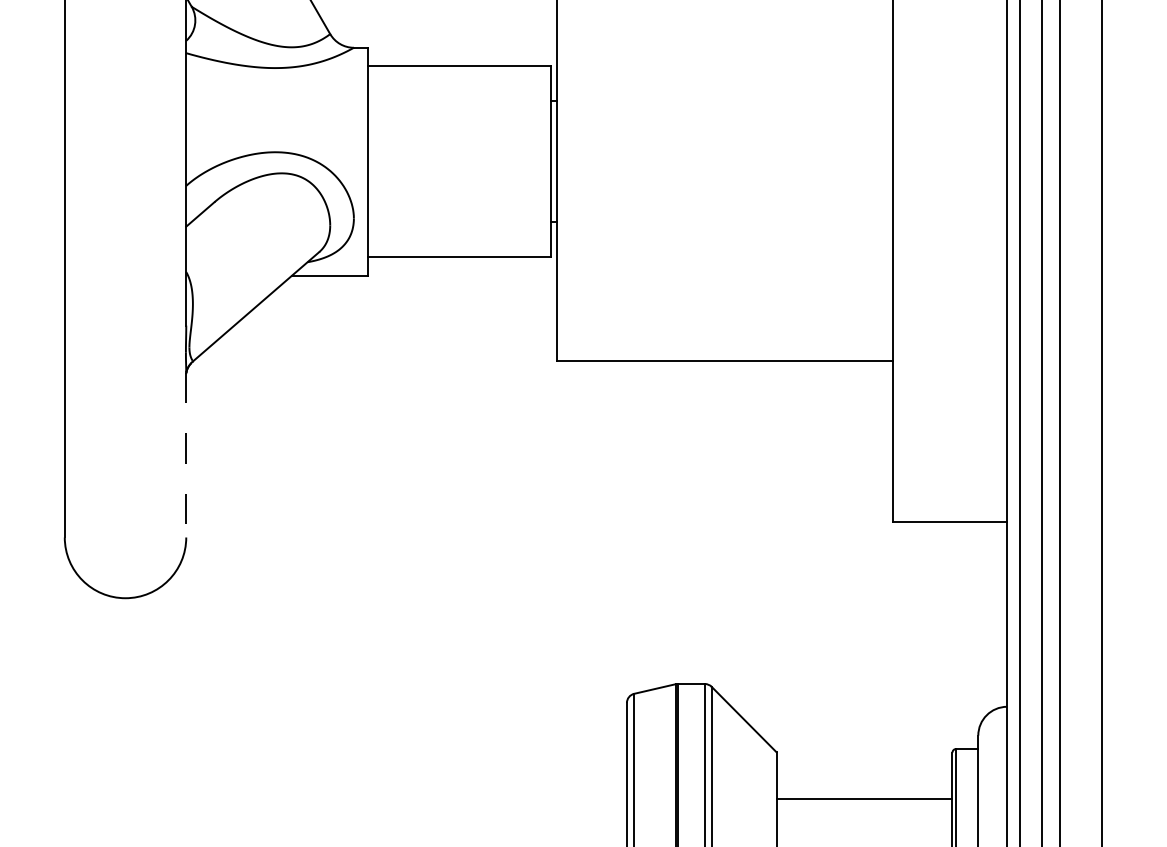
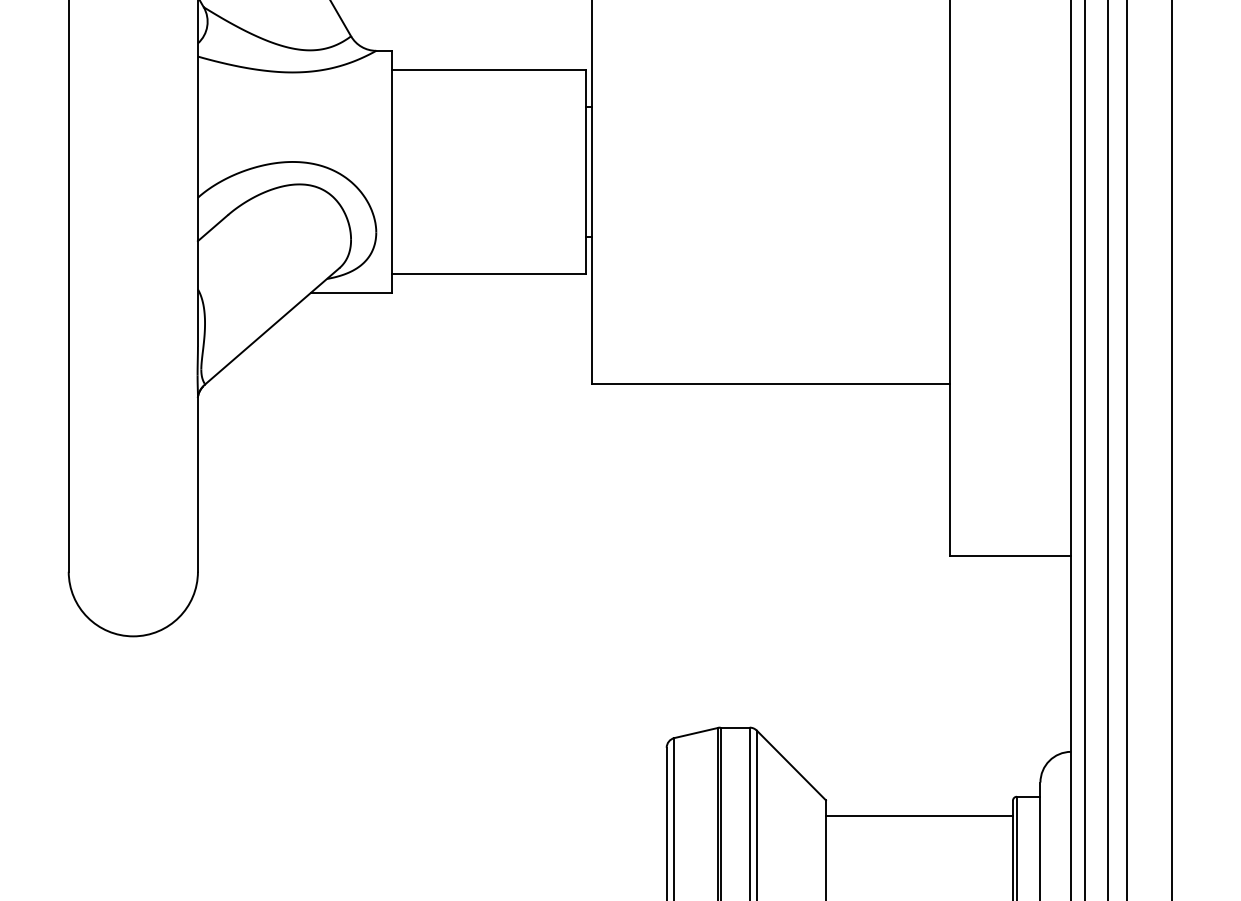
line: (185, 455) -> (197, 484), dashed -> solid
line: (863, 798) -> (918, 815), moved

